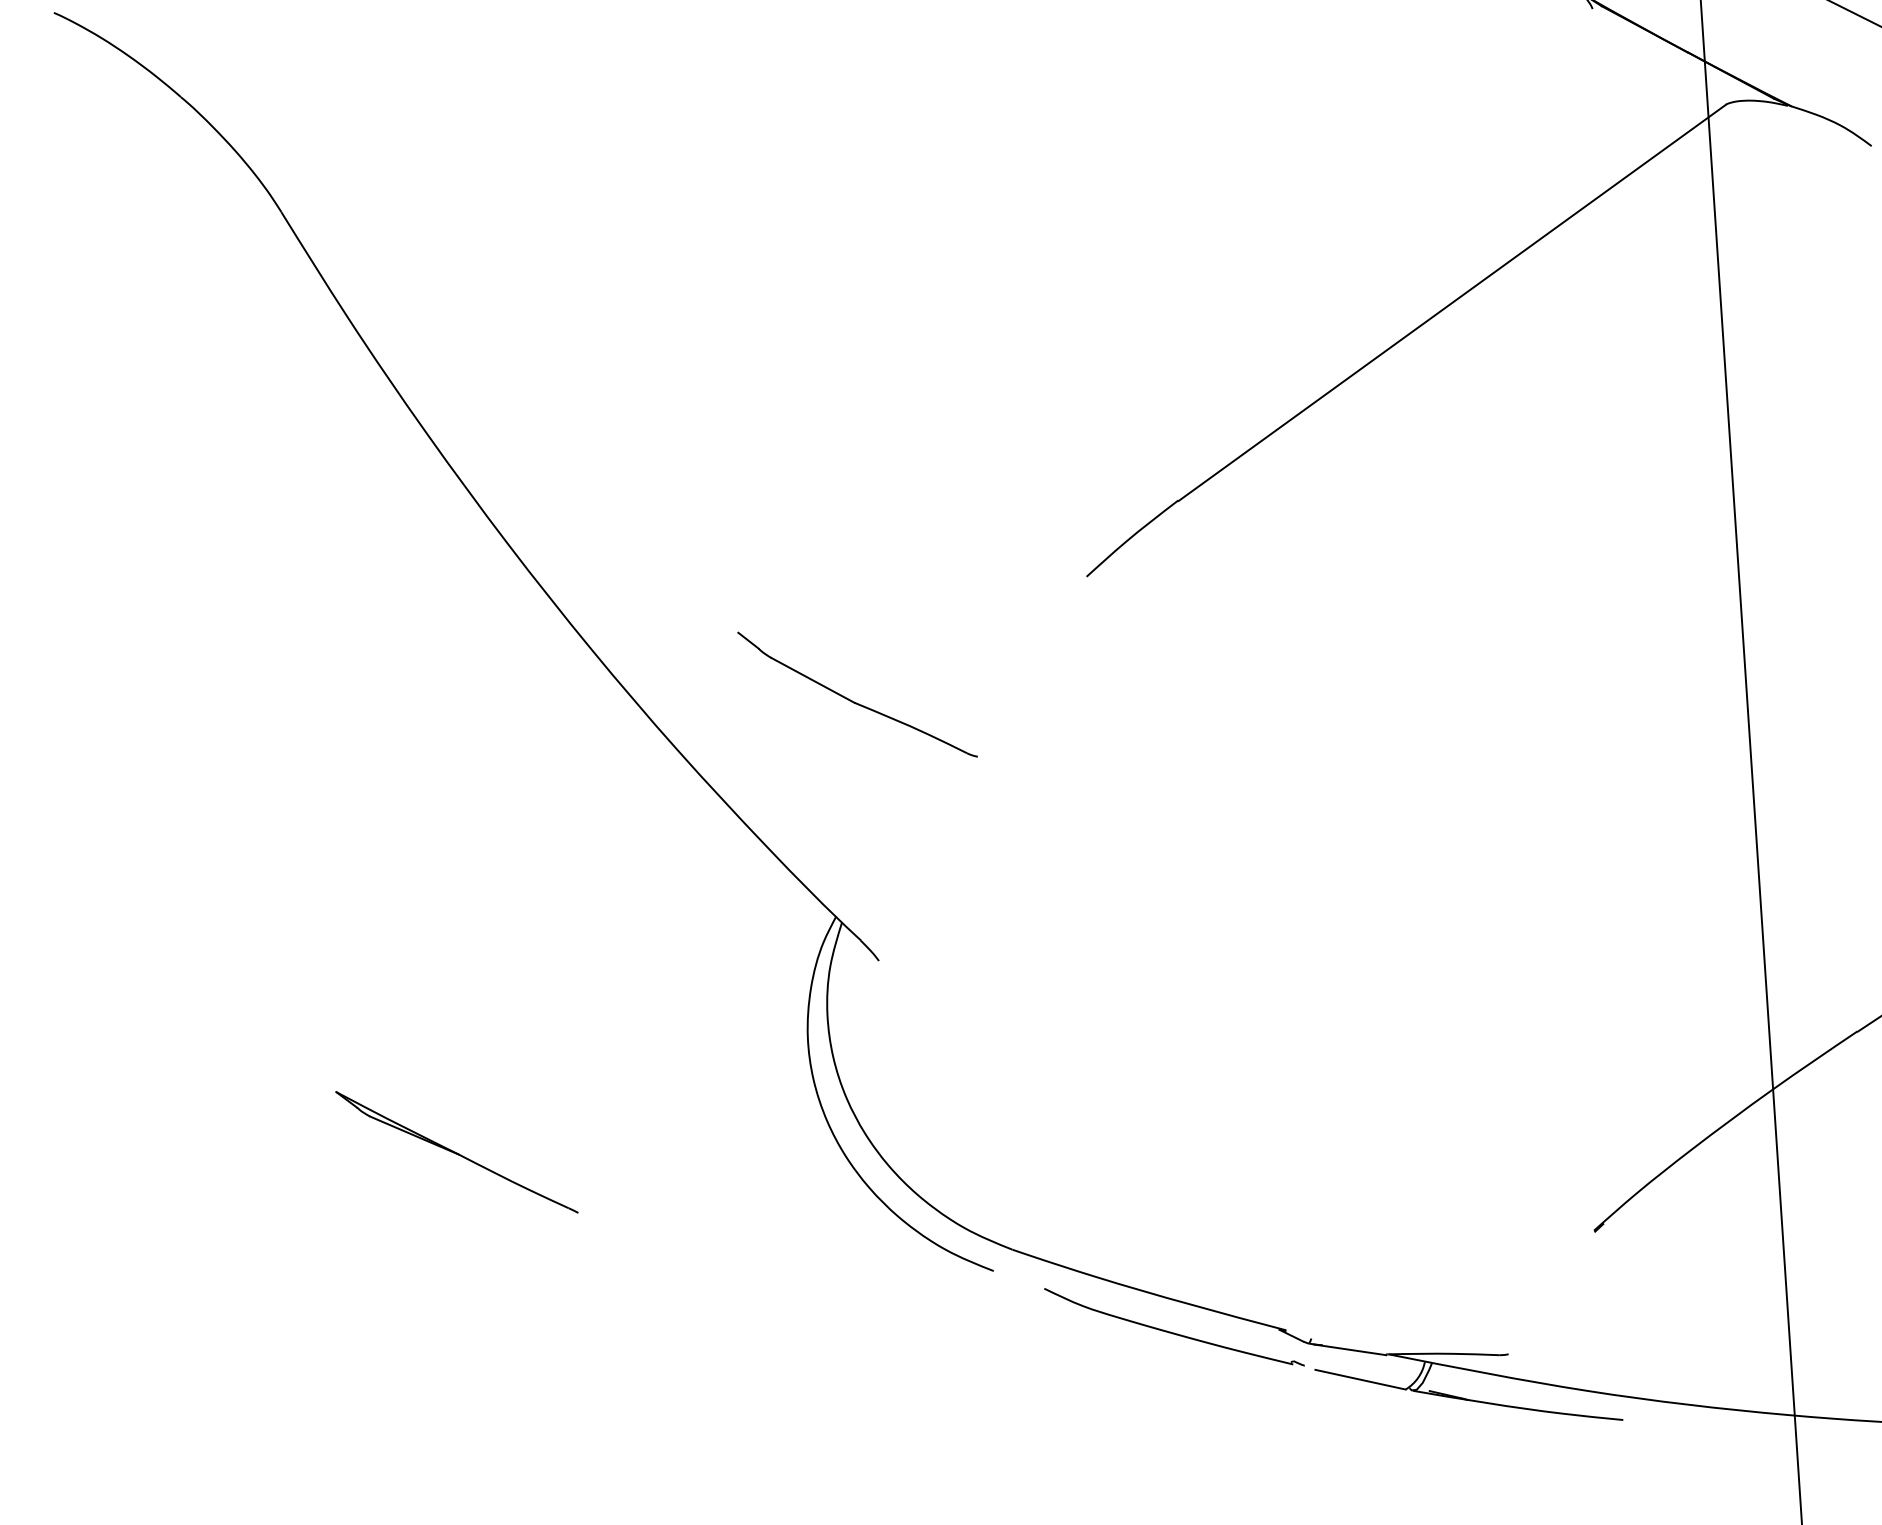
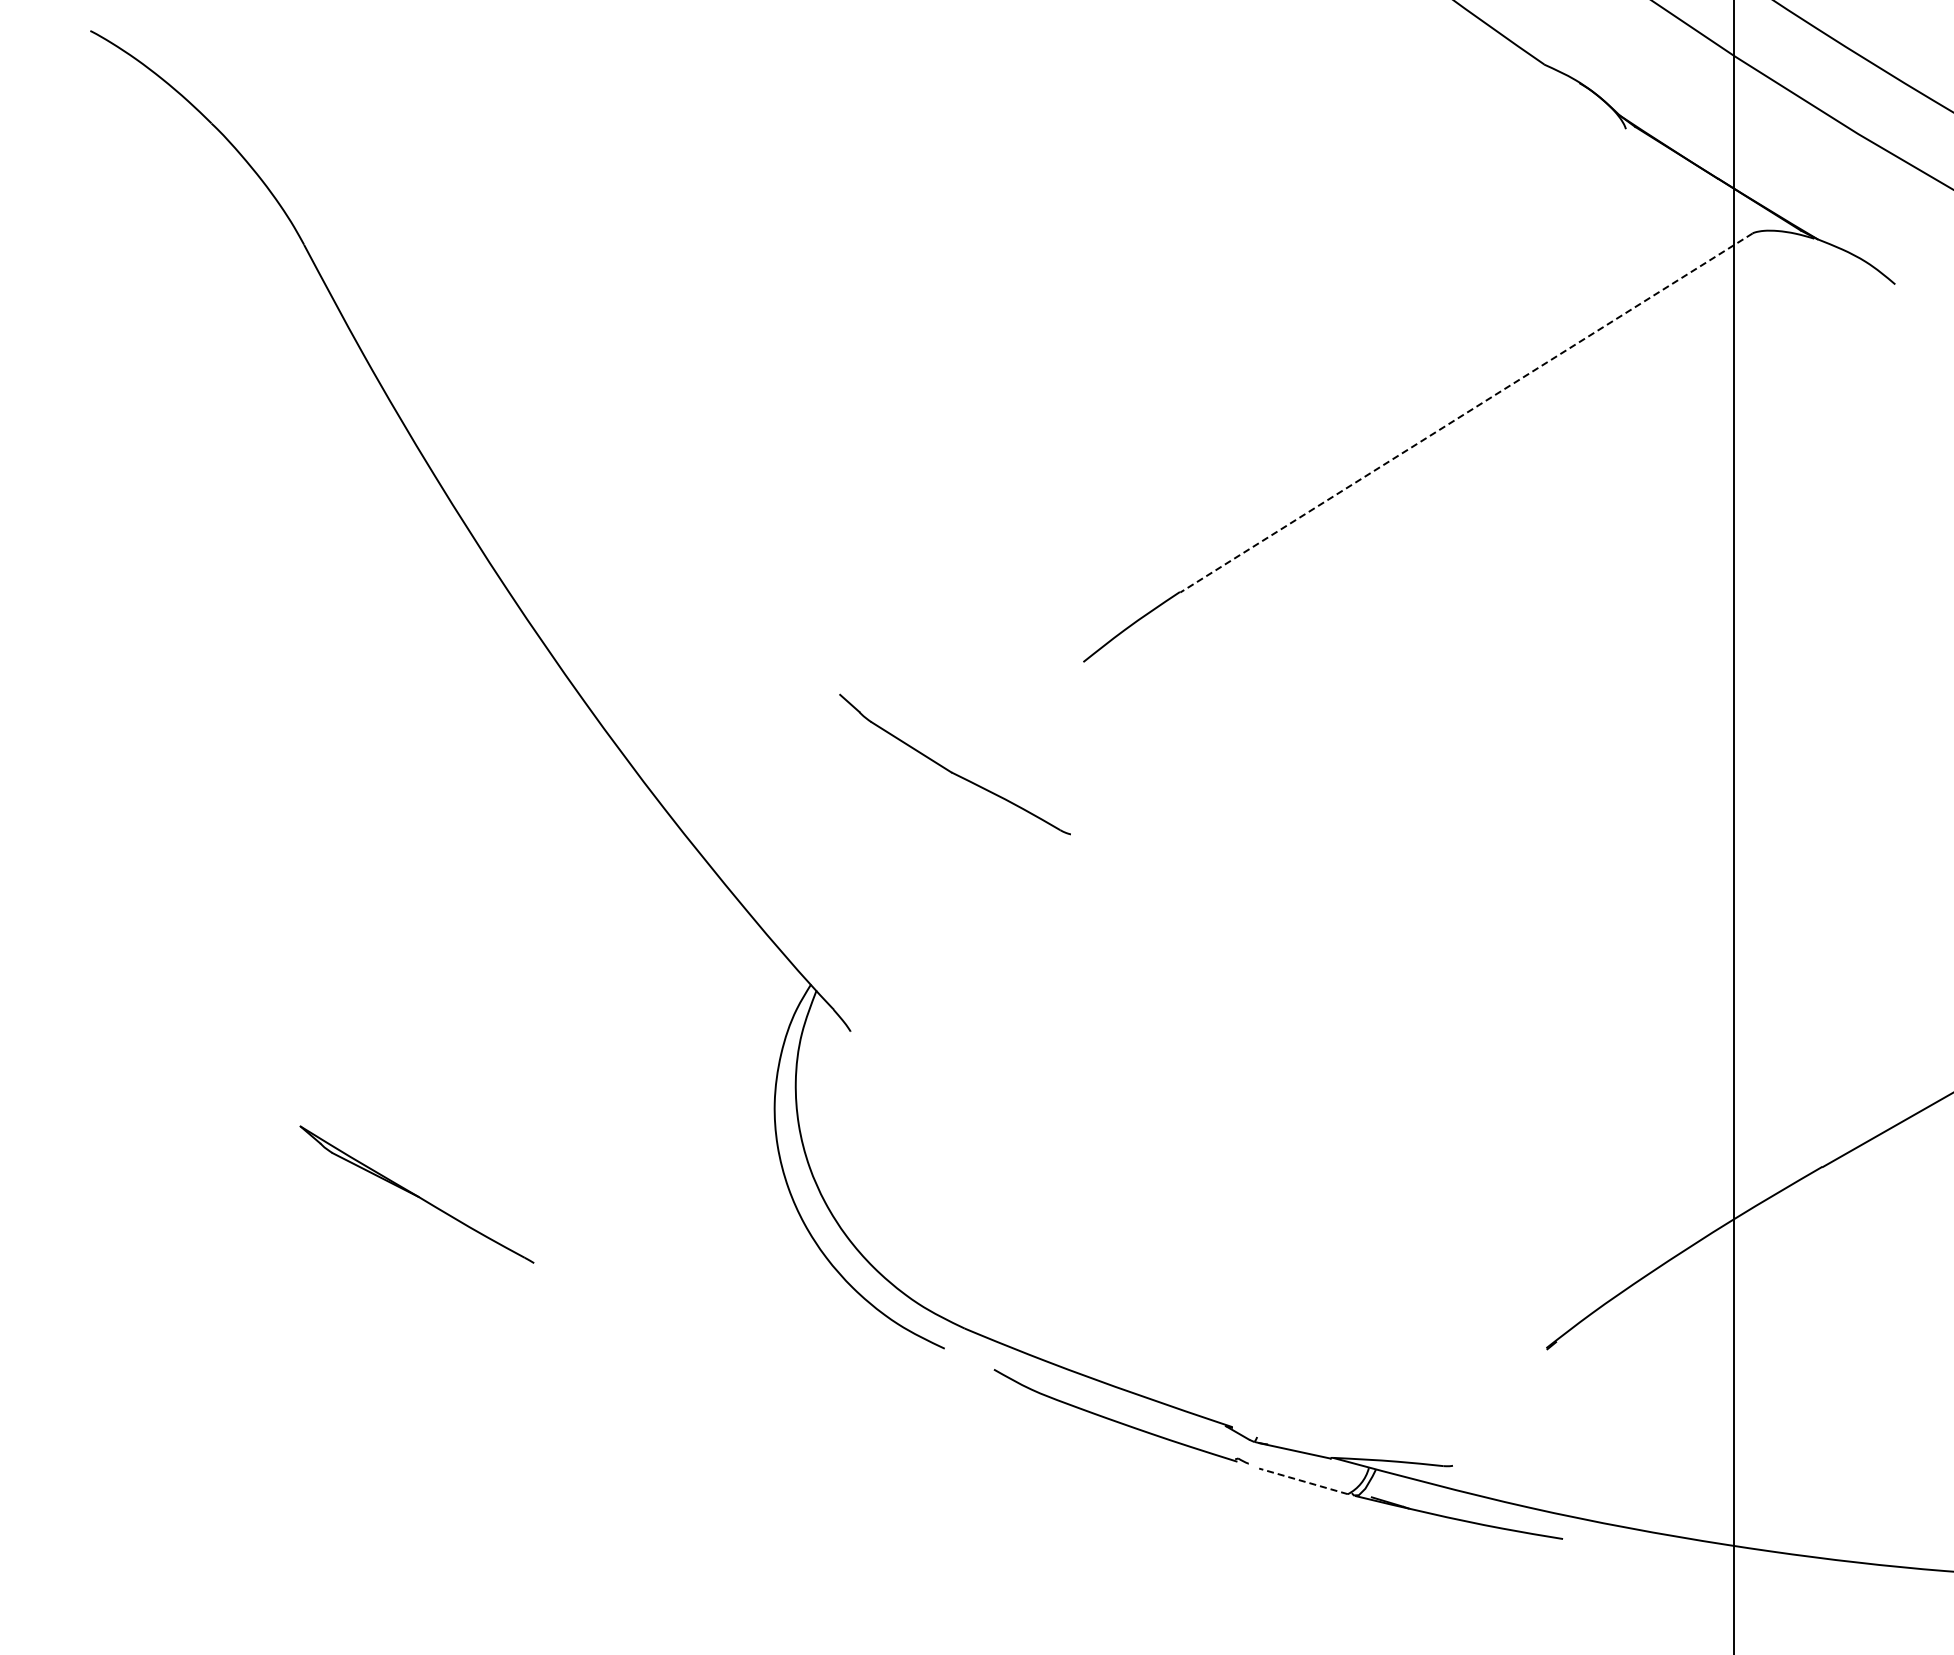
line: (1452, 303) -> (1466, 413), solid -> dashed
part: (853, 700) -> (950, 770), moved
line: (1360, 1379) -> (1303, 1481), solid -> dashed

